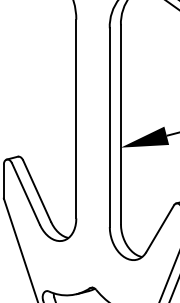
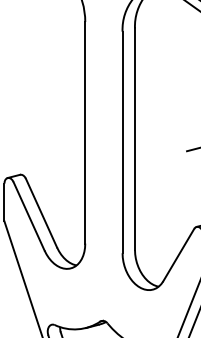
fill: (144, 136) -> (161, 152), removed

